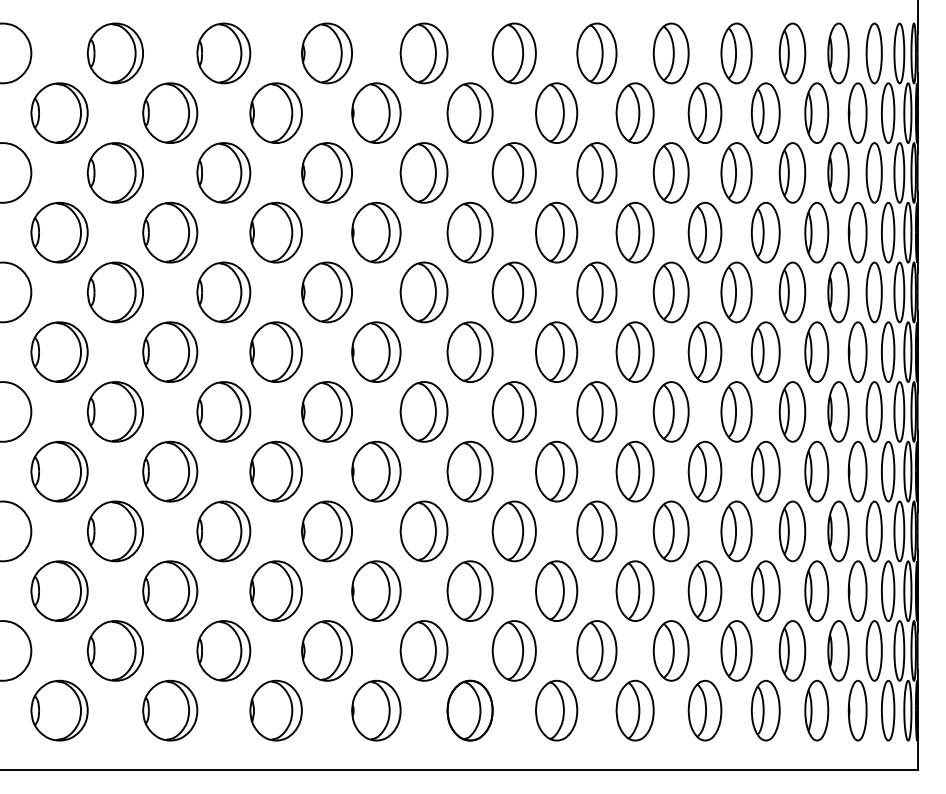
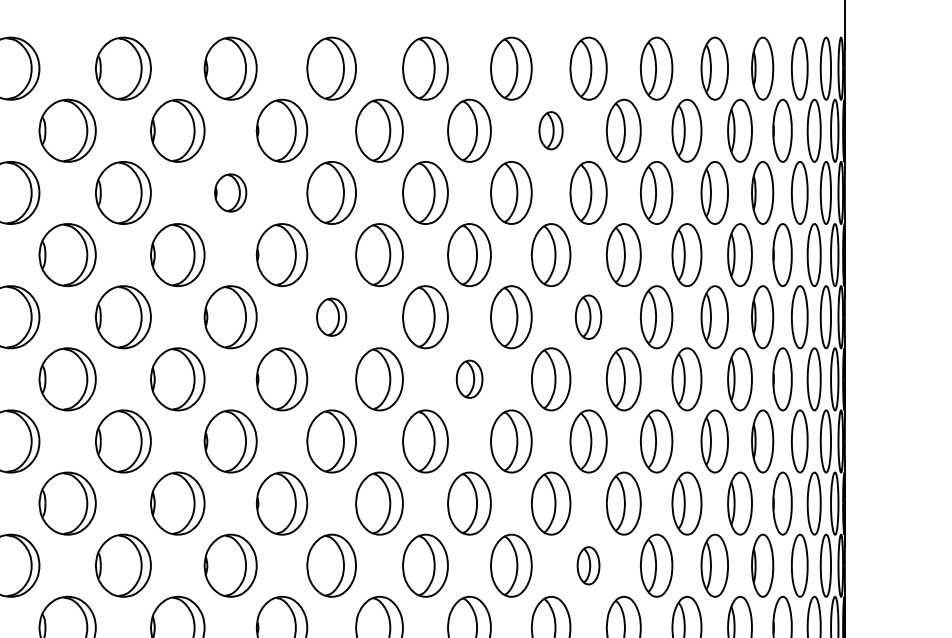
part: (634, 112) -> (550, 130), size x0.6
part: (326, 172) -> (230, 192), size x0.6
part: (423, 292) -> (331, 317), size x0.6
part: (670, 292) -> (587, 317), size x0.7
part: (556, 351) -> (469, 378), size x0.6
part: (670, 531) -> (587, 565), size x0.6

